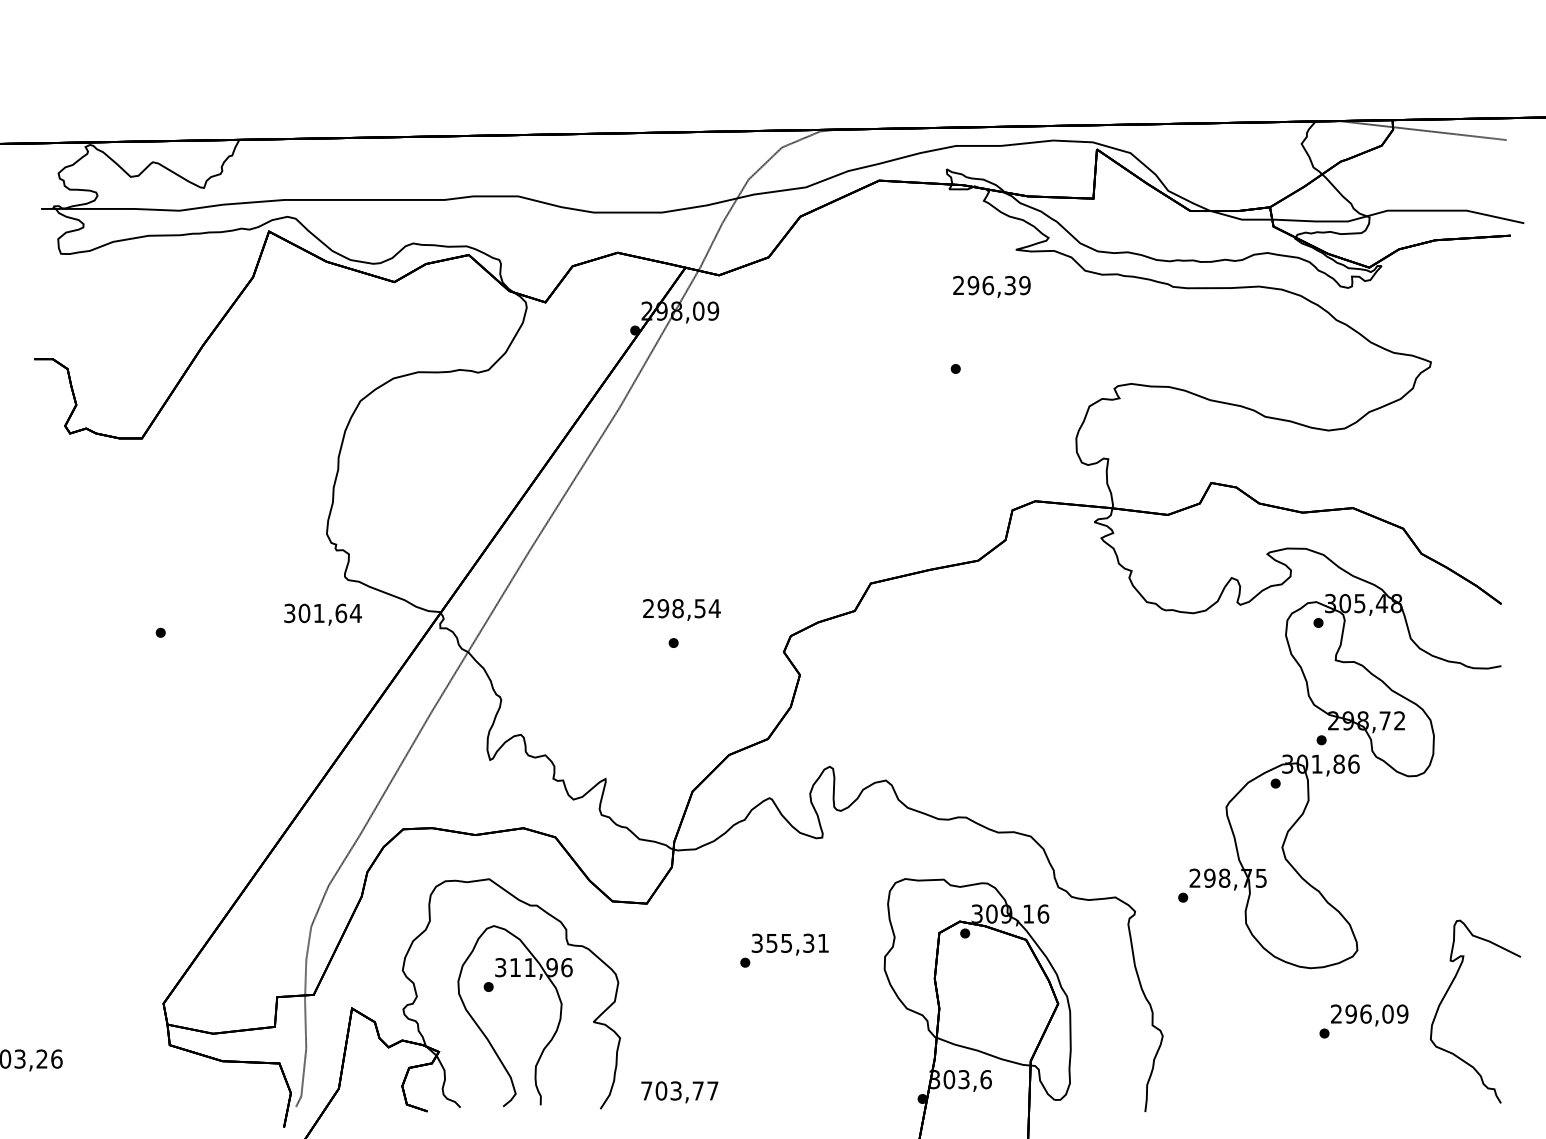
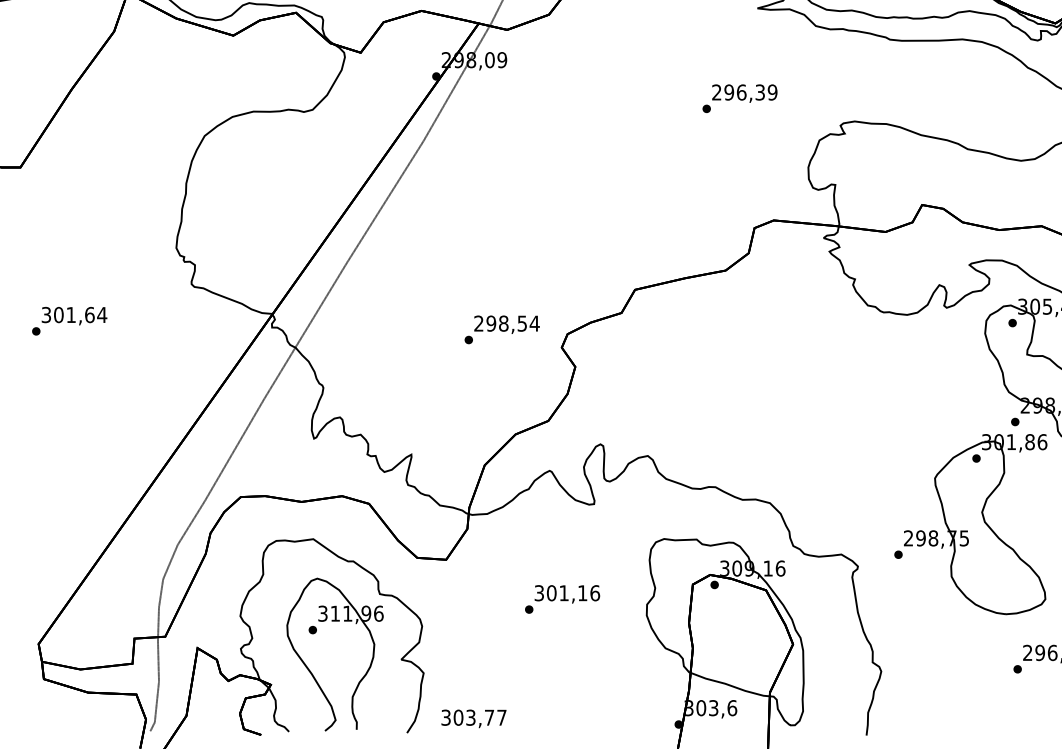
text: (991, 286) -> (744, 93), moved
text: (681, 609) -> (506, 324), moved
text: (322, 614) -> (74, 315), moved
text: (797, 942) -> (573, 592), 355,31 -> 301,16
text: (646, 1090) -> (445, 717), 703,77 -> 303,77

